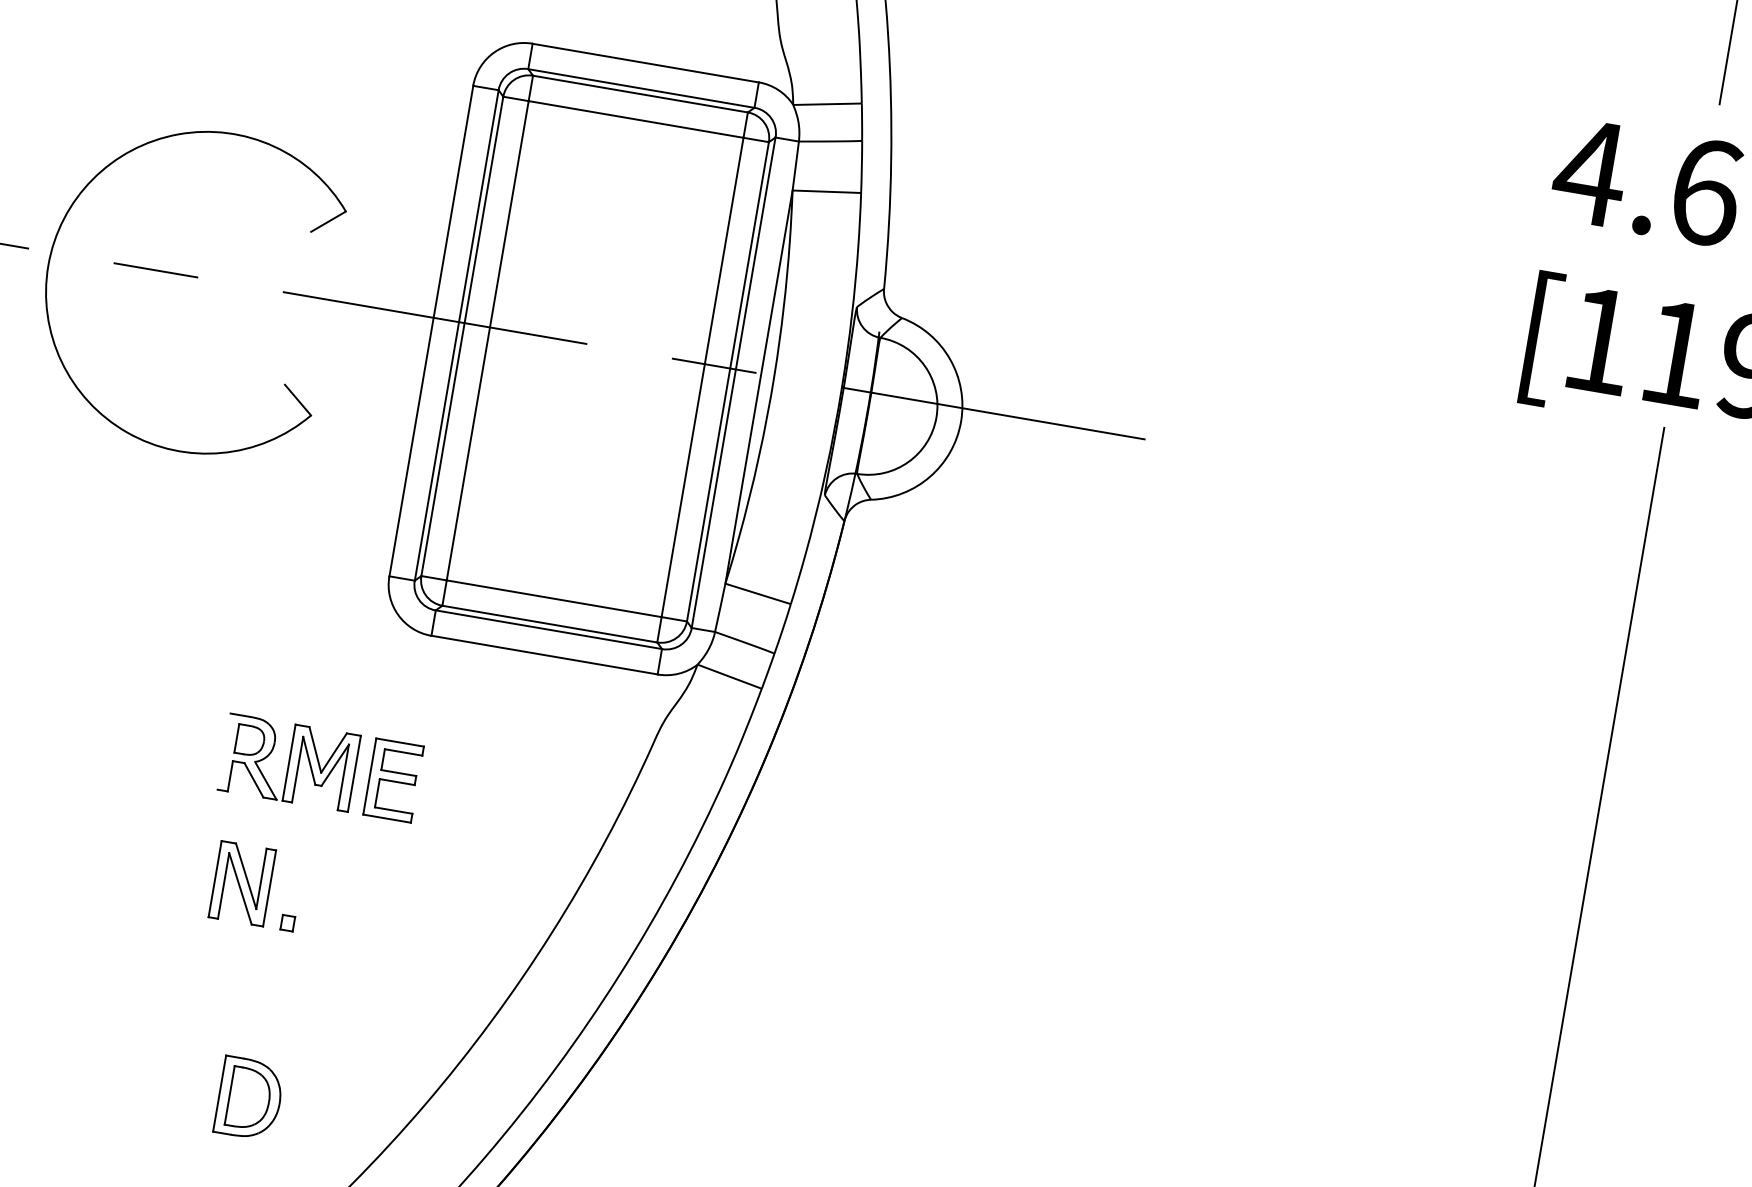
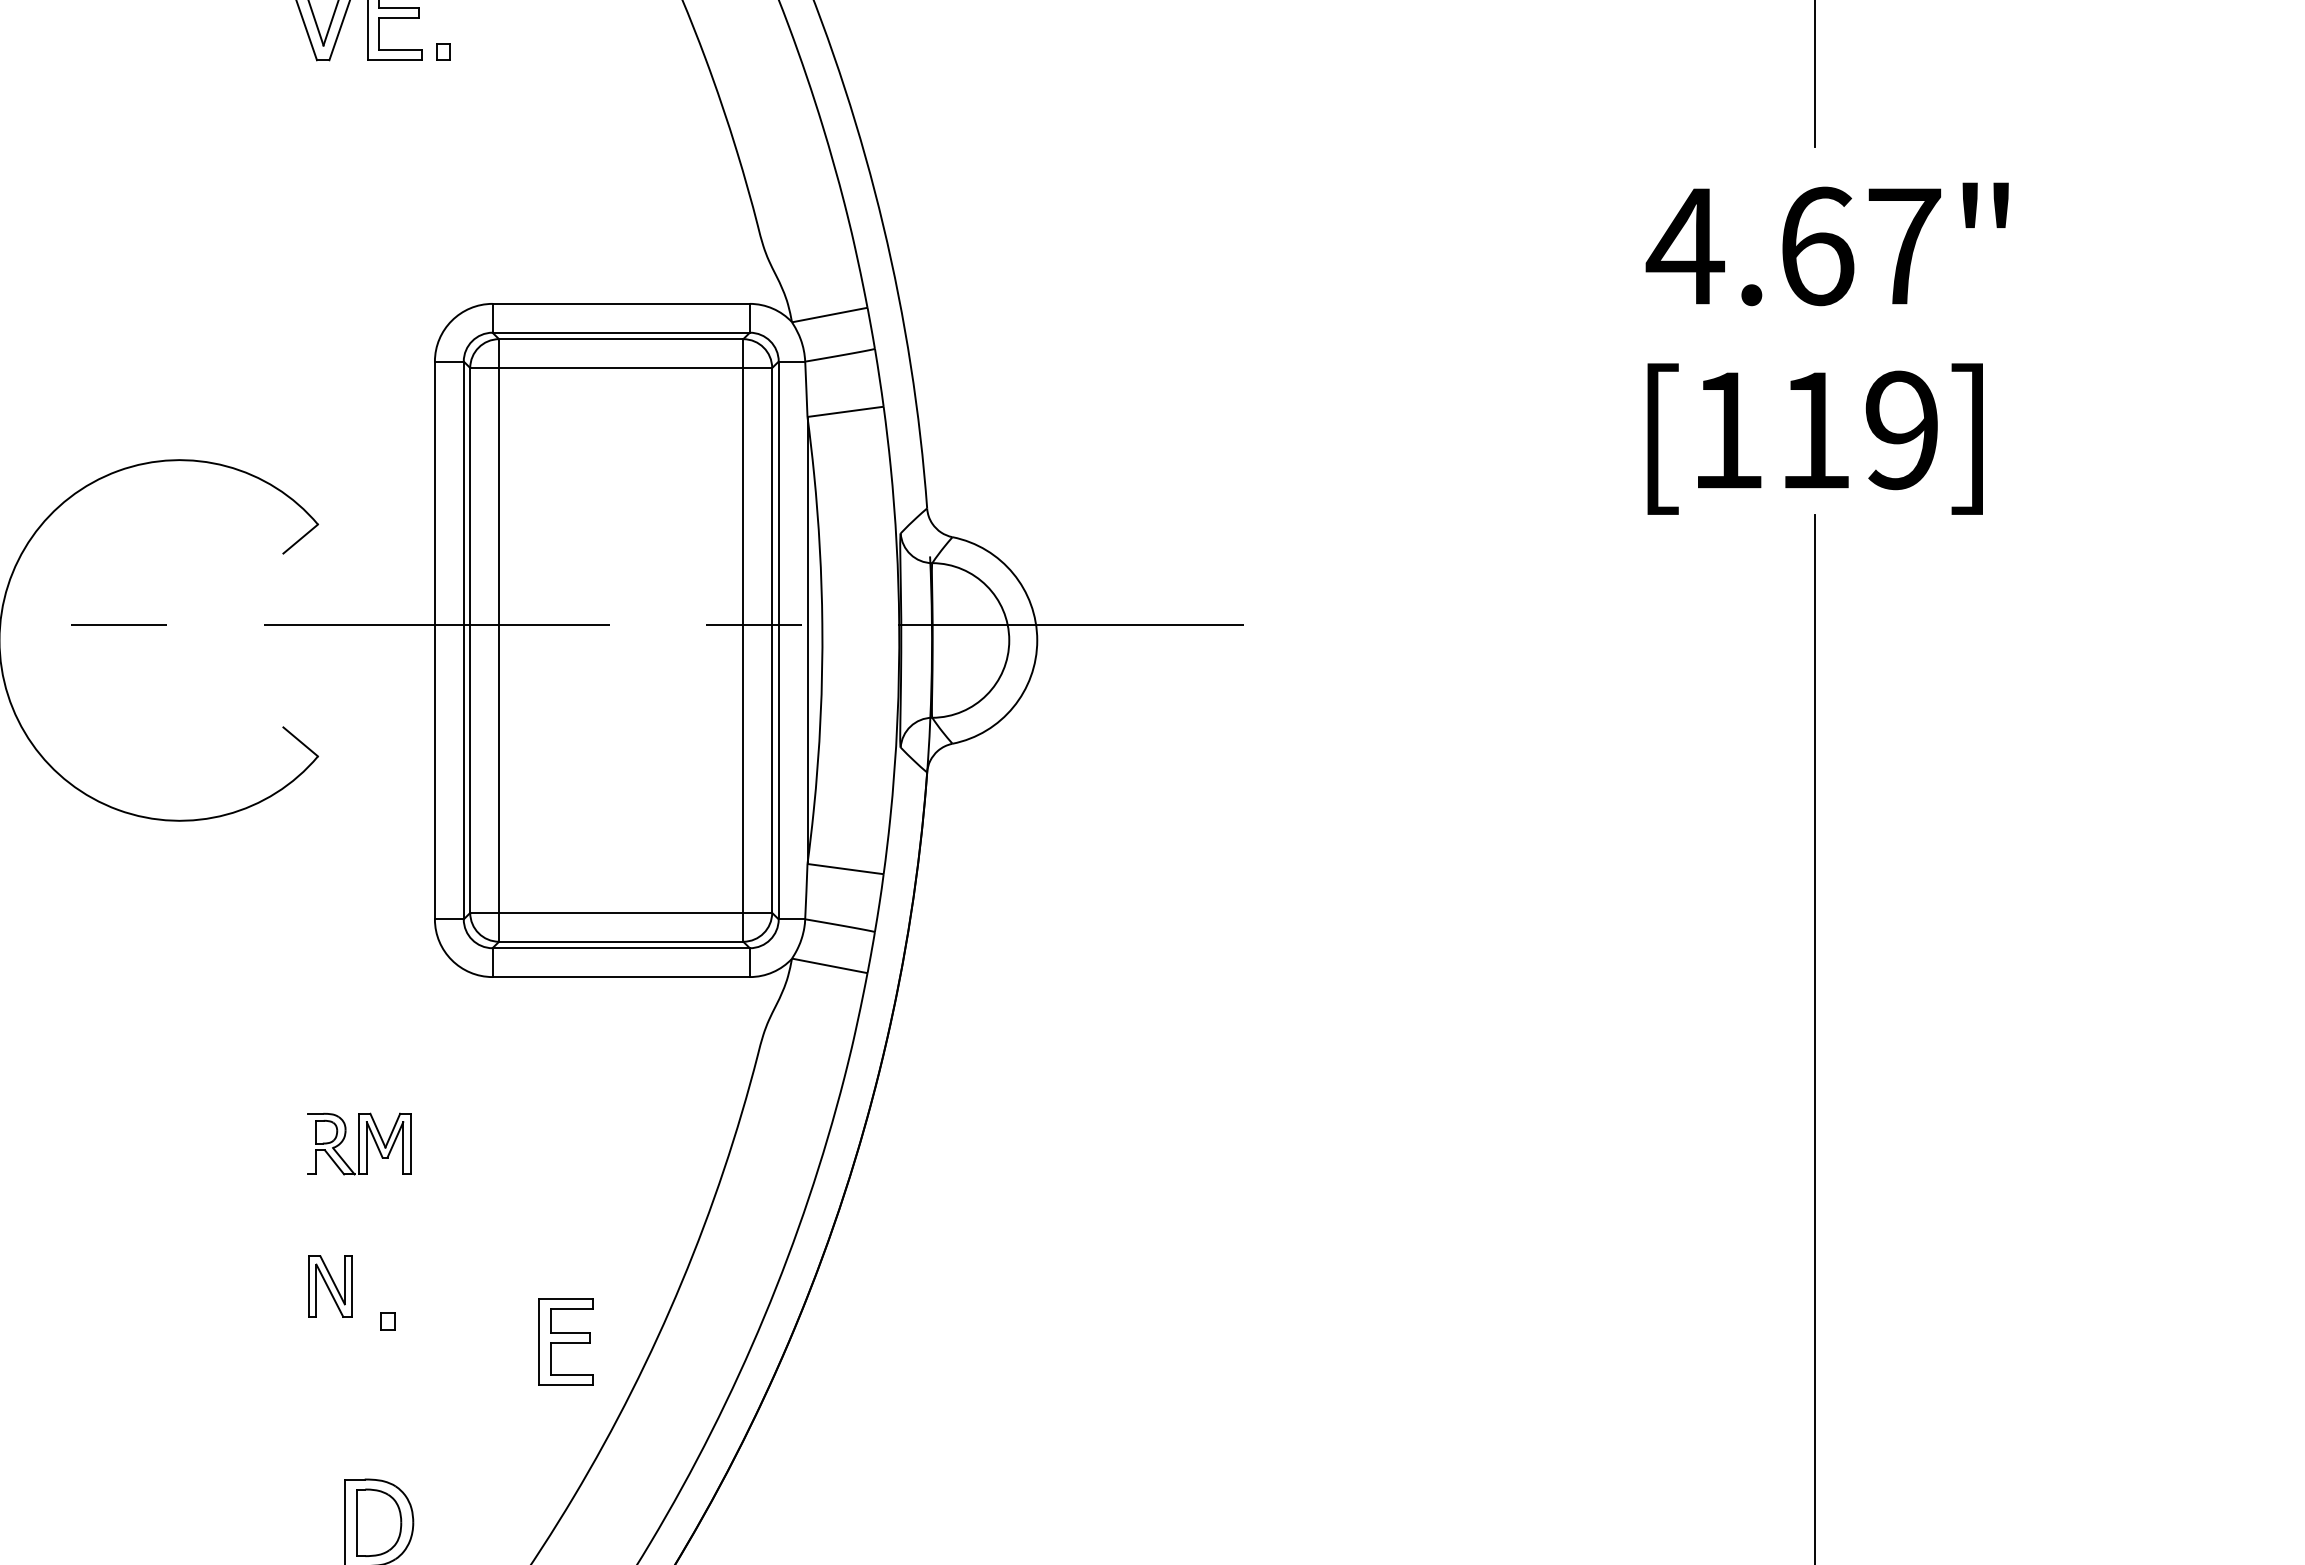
part: (289, 762) -> (359, 1143), size x0.7
part: (393, 779) -> (565, 1341), moved
part: (242, 883) -> (330, 1286), size x0.7

